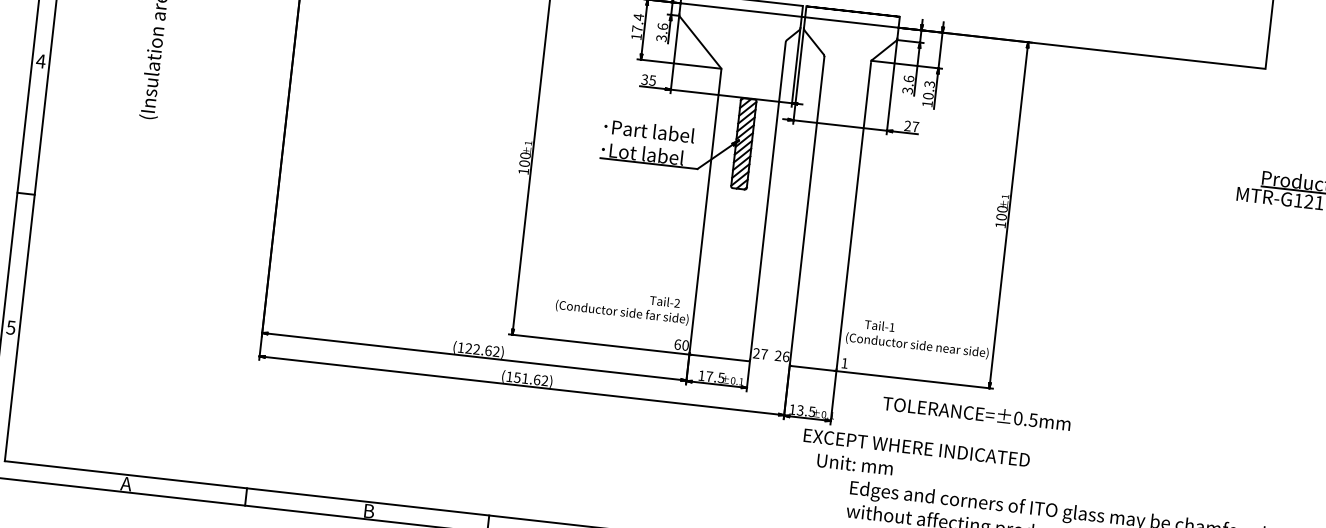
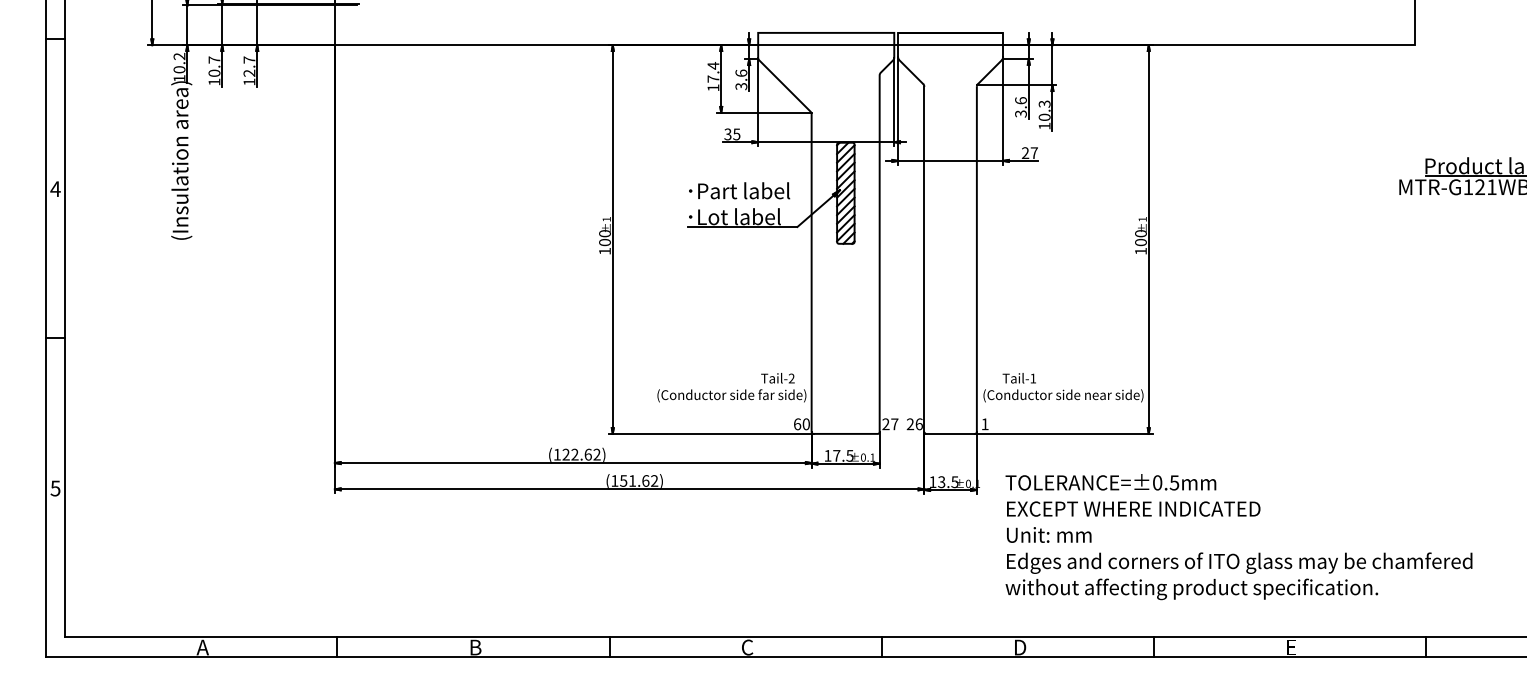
text: (976, 413) -> (1110, 482), moved
text: (916, 447) -> (1133, 508), moved
text: (855, 463) -> (1049, 534), moved

